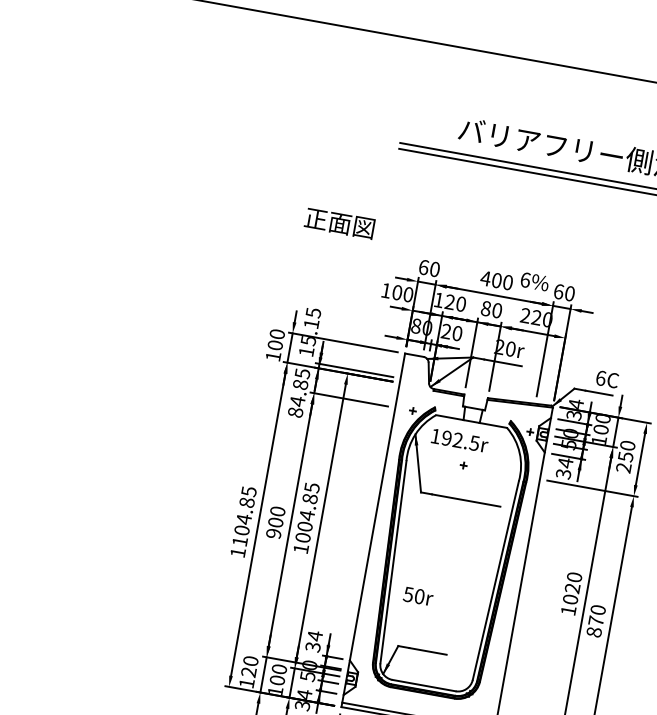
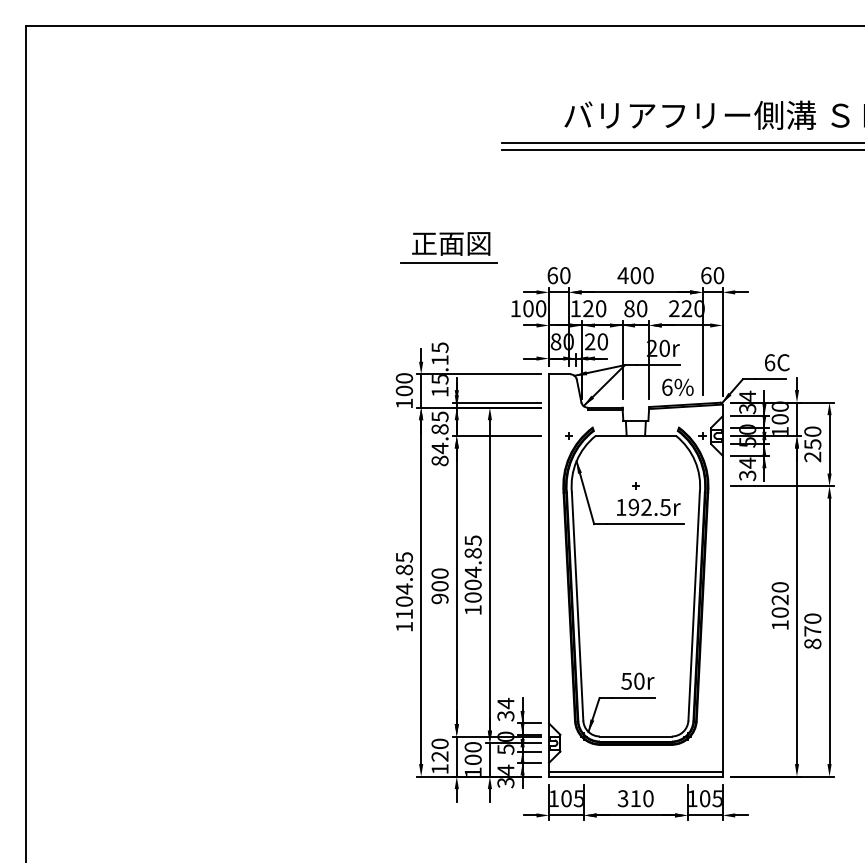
line: (335, 240) -> (449, 263), added
text: (534, 280) -> (677, 386), moved
text: (459, 439) -> (648, 506), moved
text: (418, 595) -> (637, 680), moved

